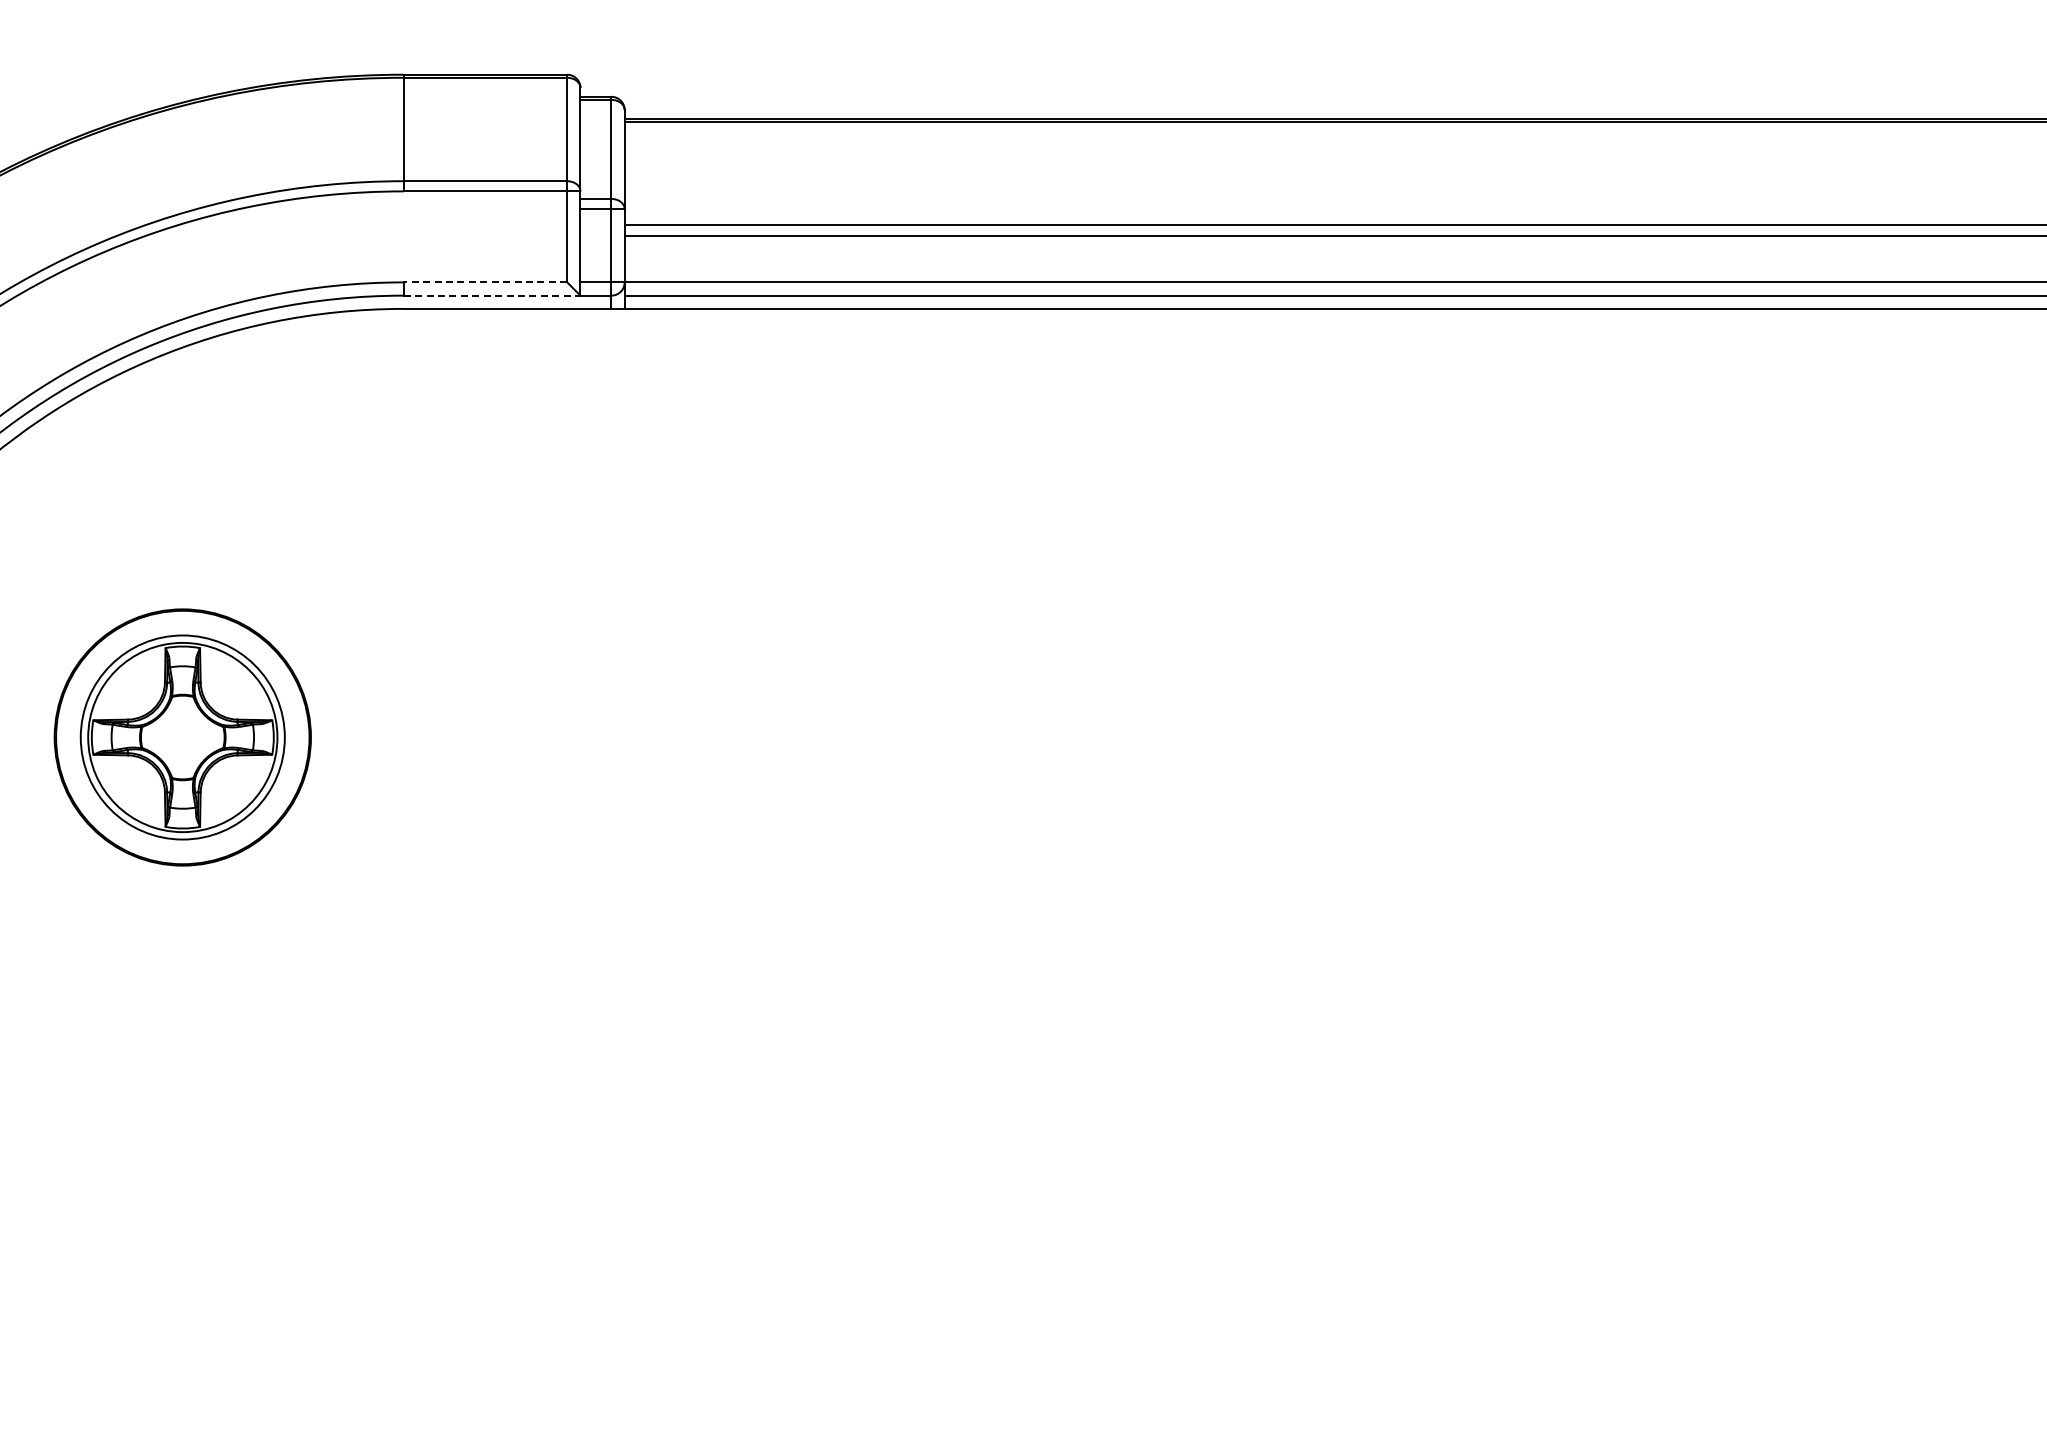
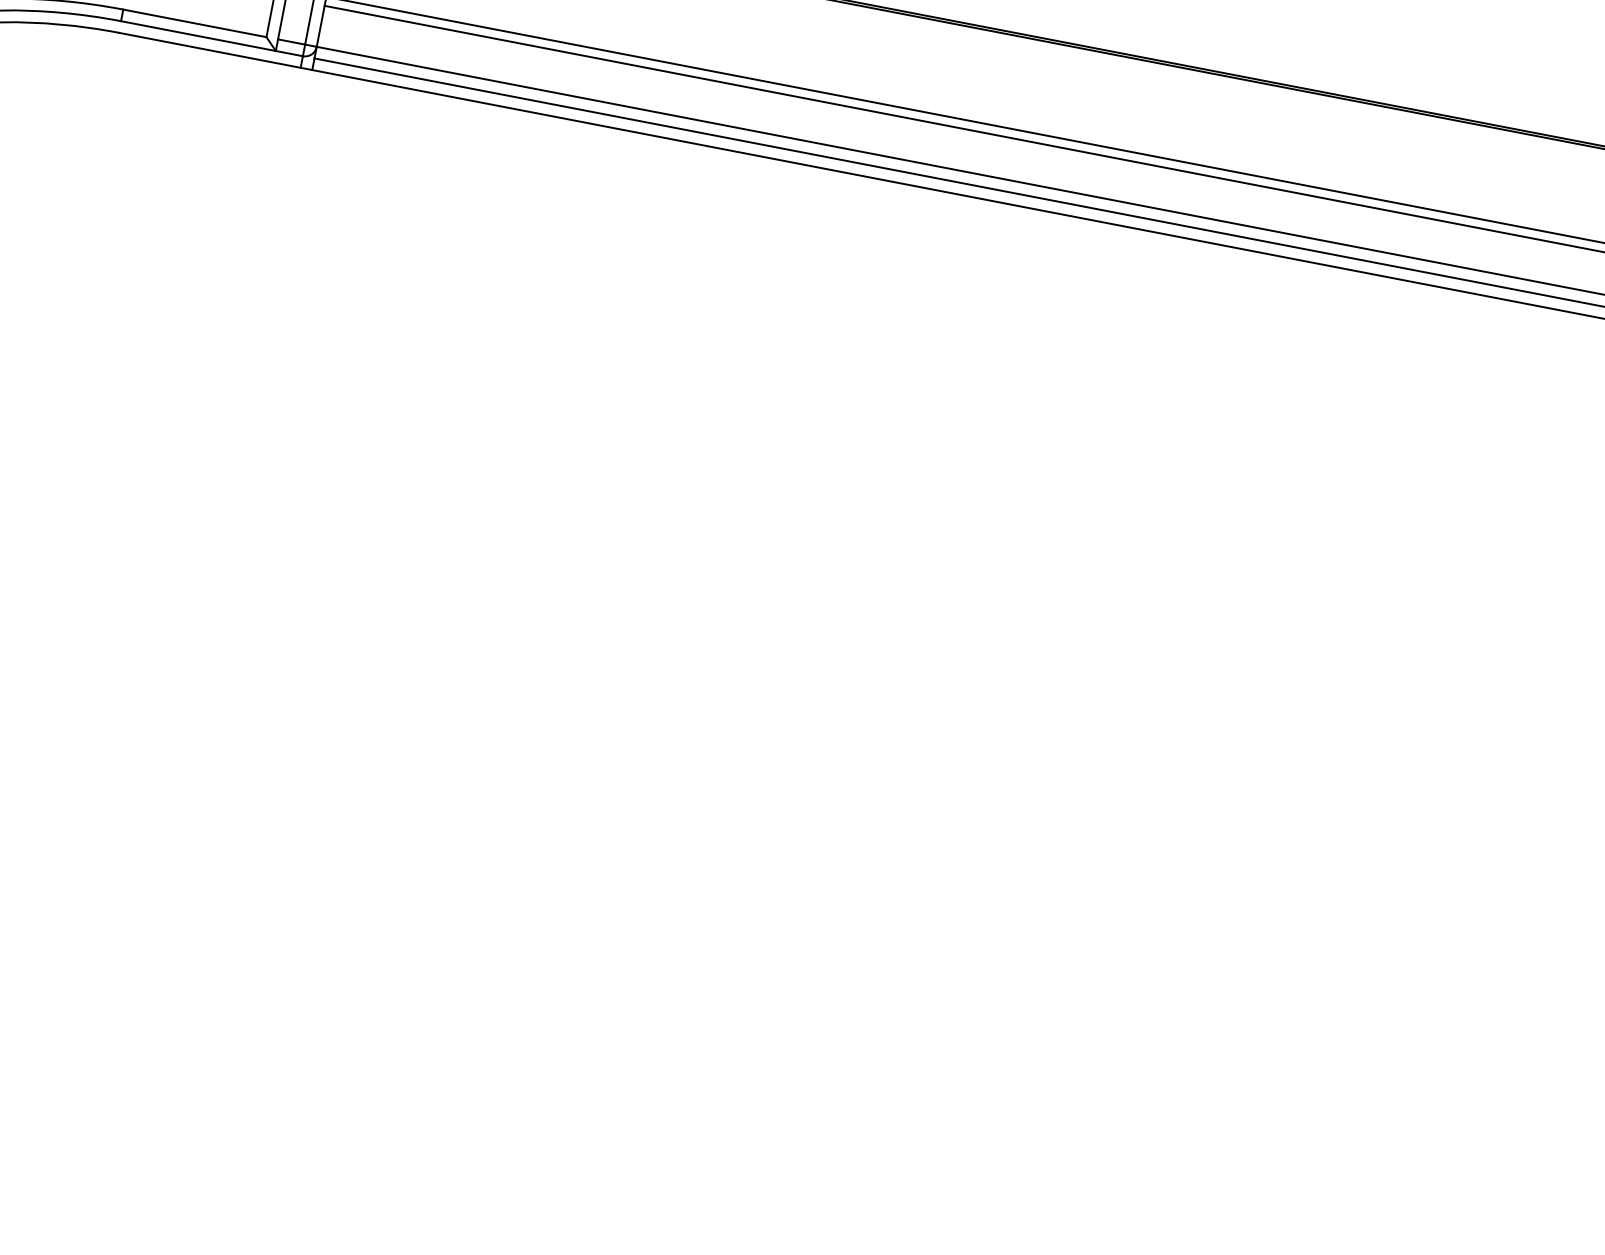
line: (485, 282) -> (194, 23), dashed -> solid
line: (492, 295) -> (198, 36), dashed -> solid

